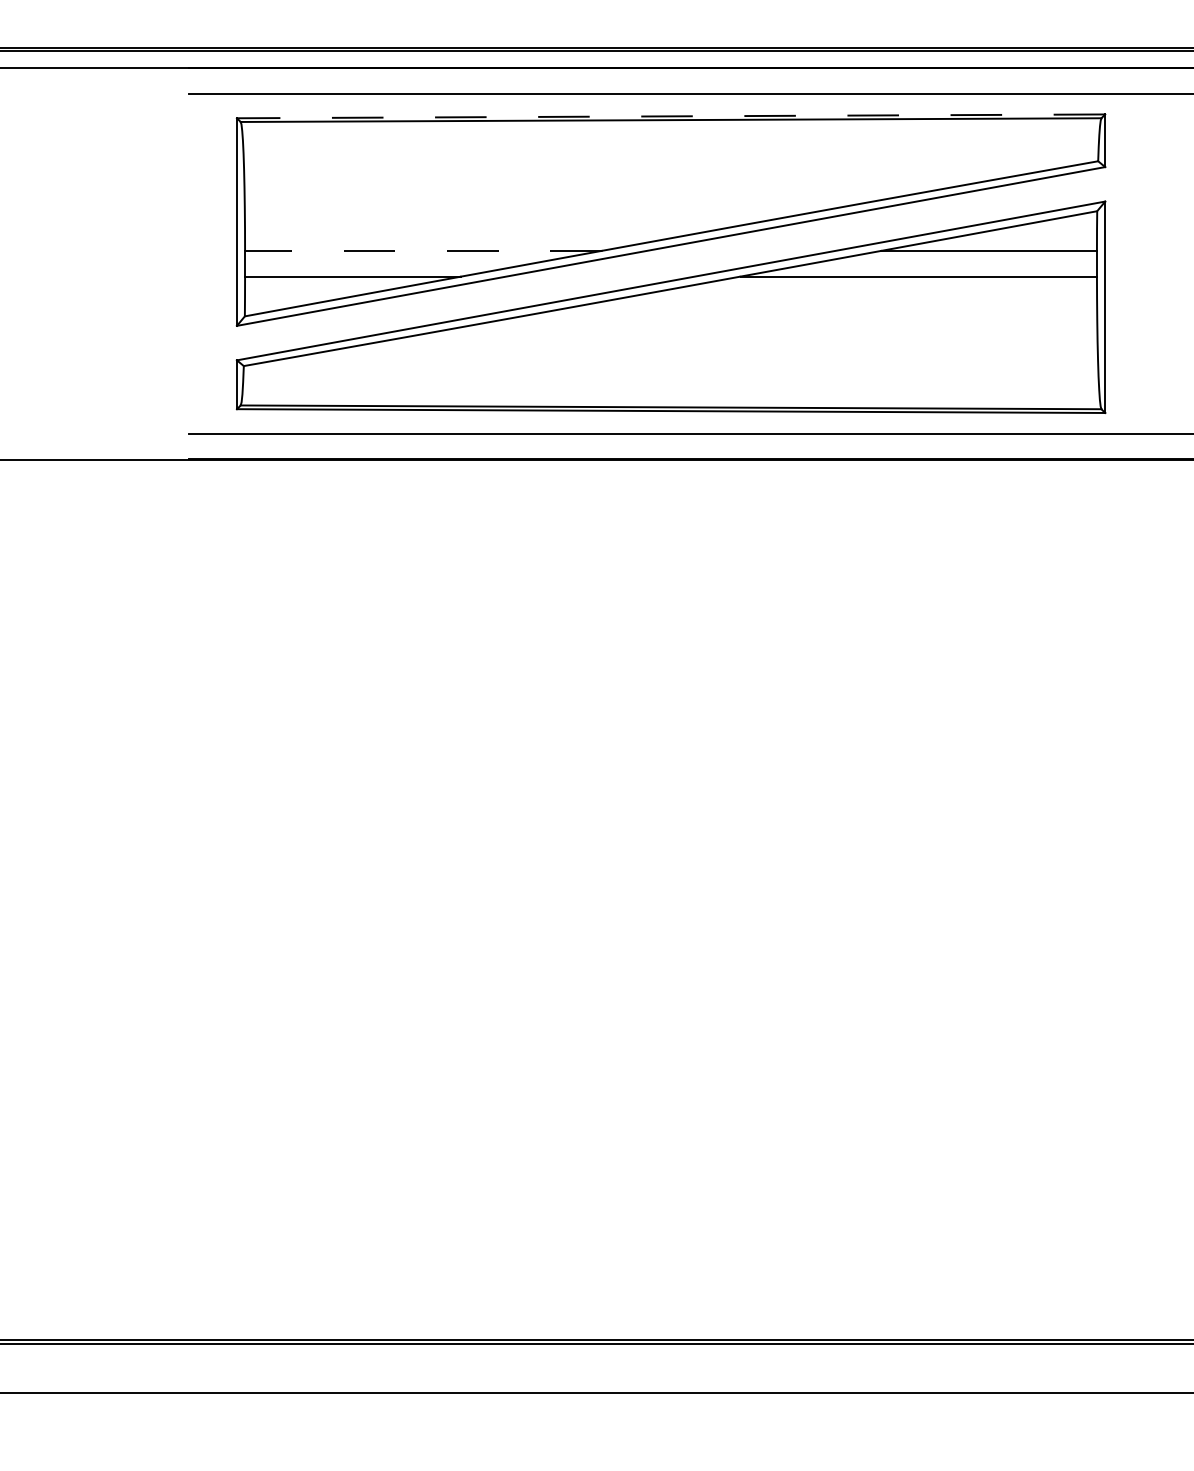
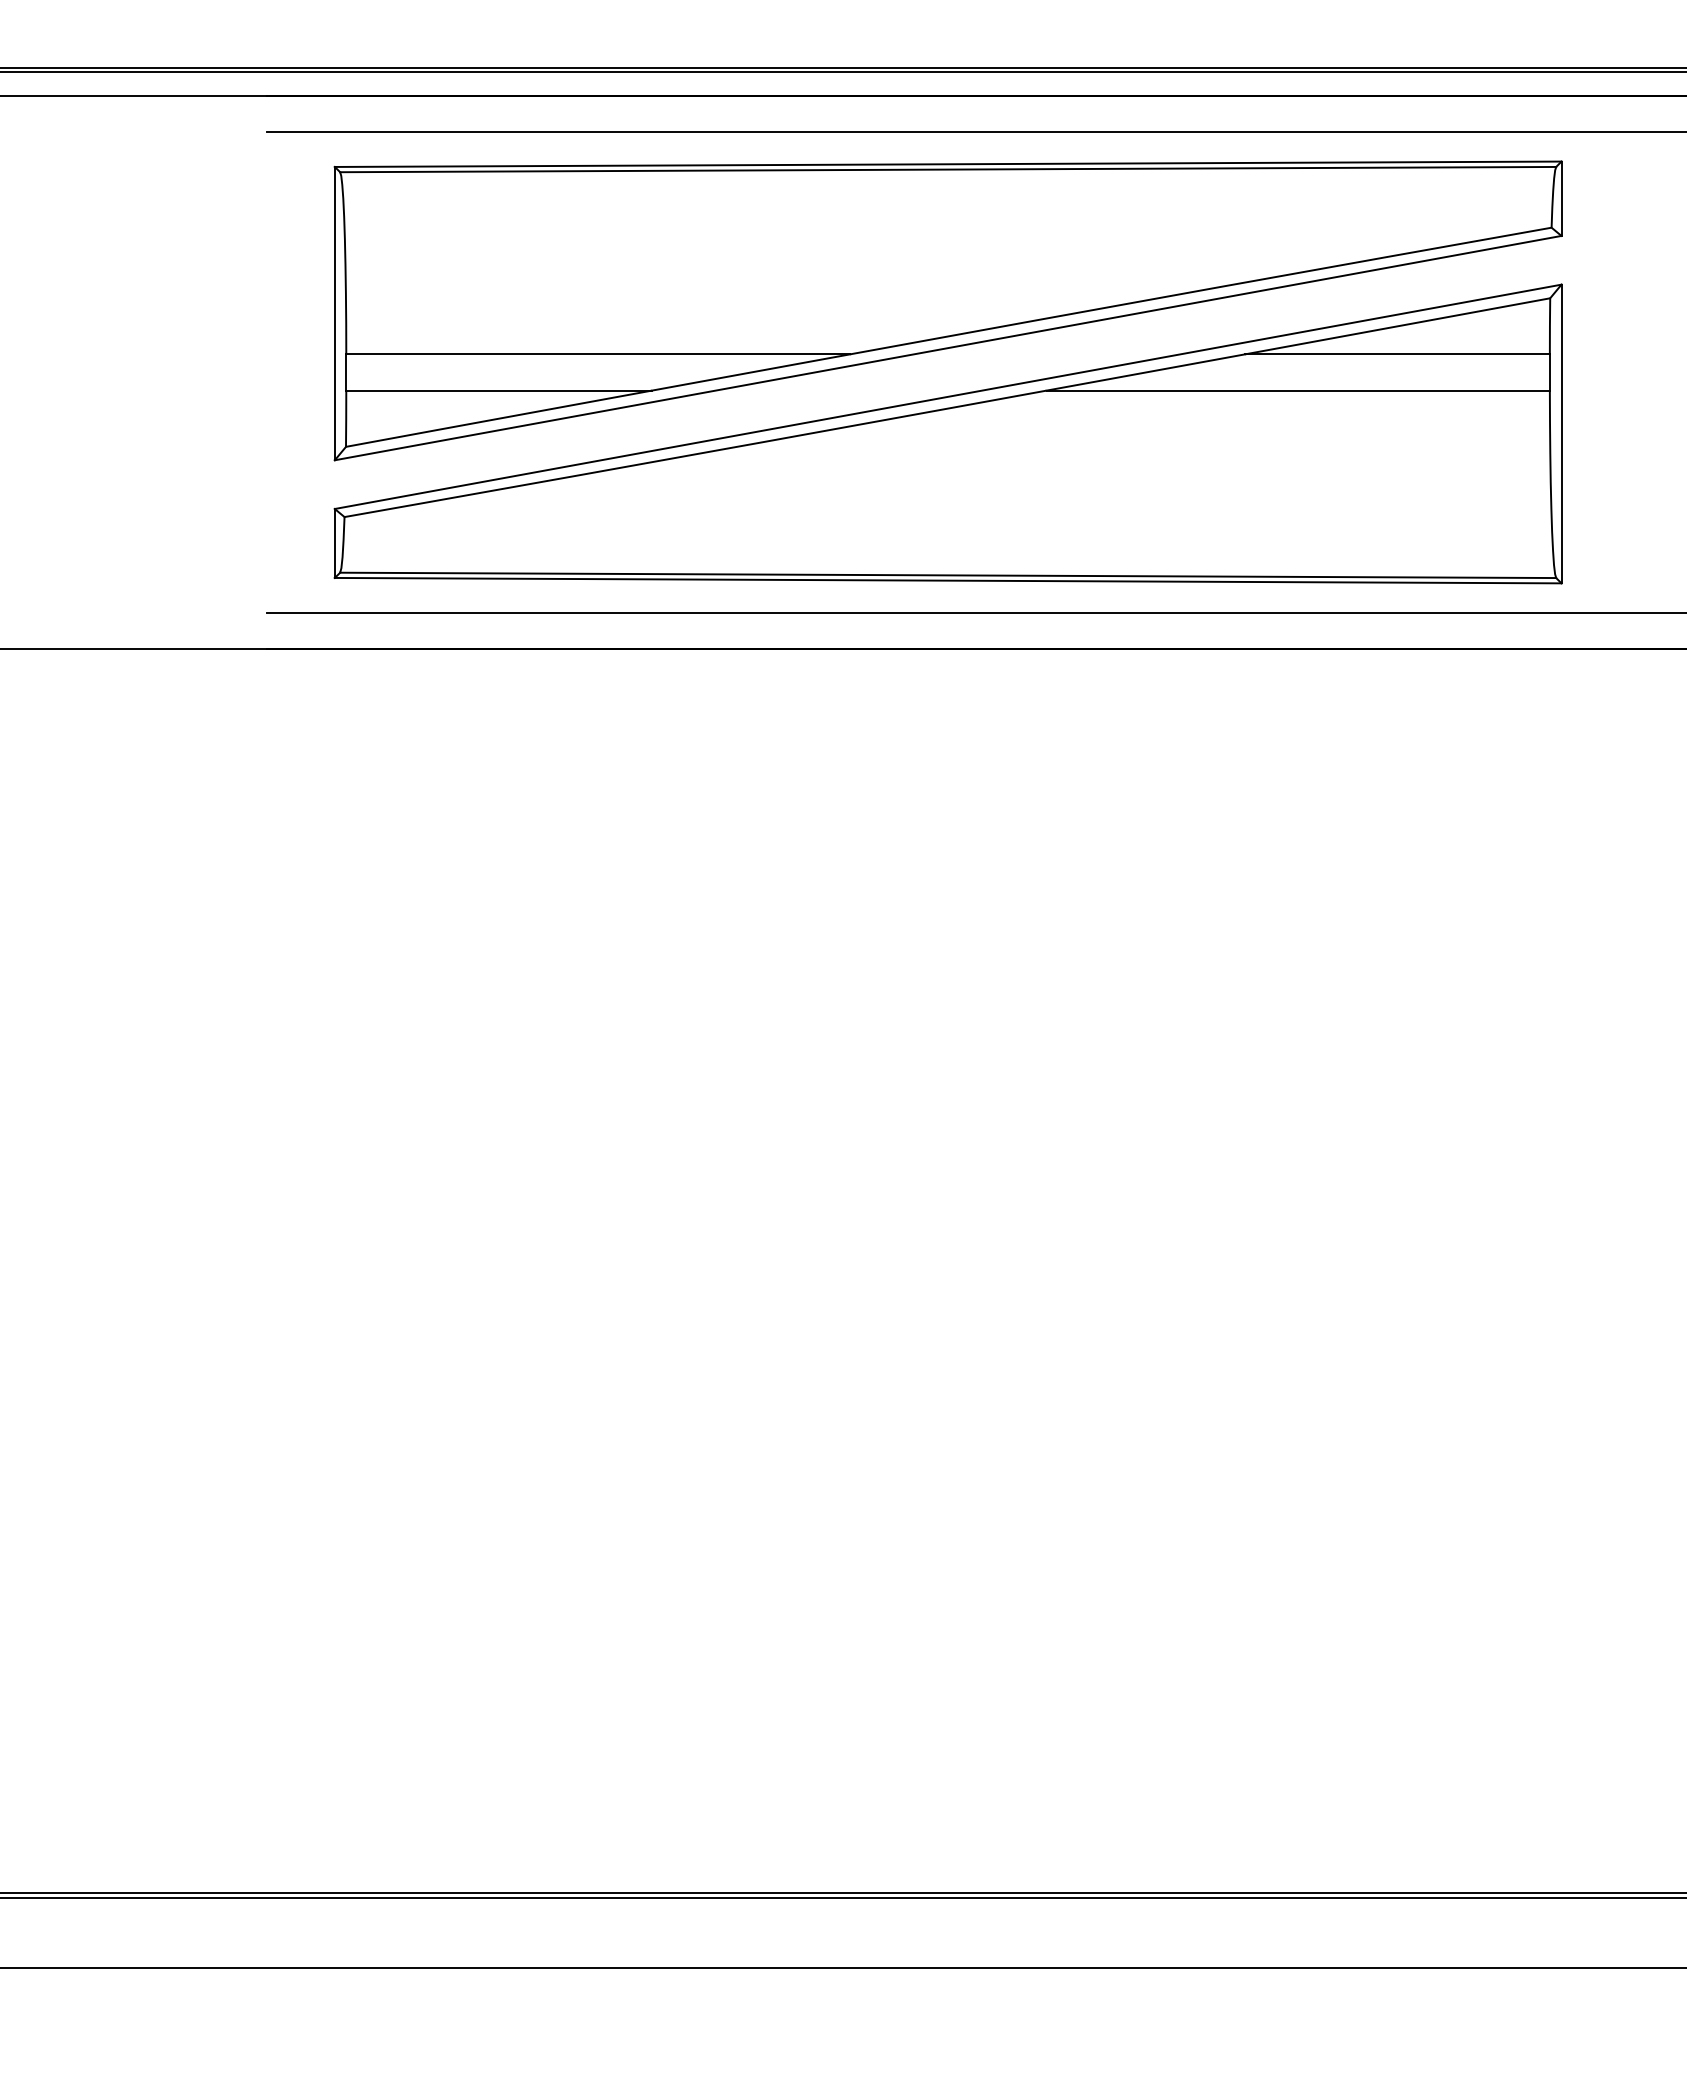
line: (670, 116) -> (947, 164), dashed -> solid
line: (423, 251) -> (598, 354), dashed -> solid

